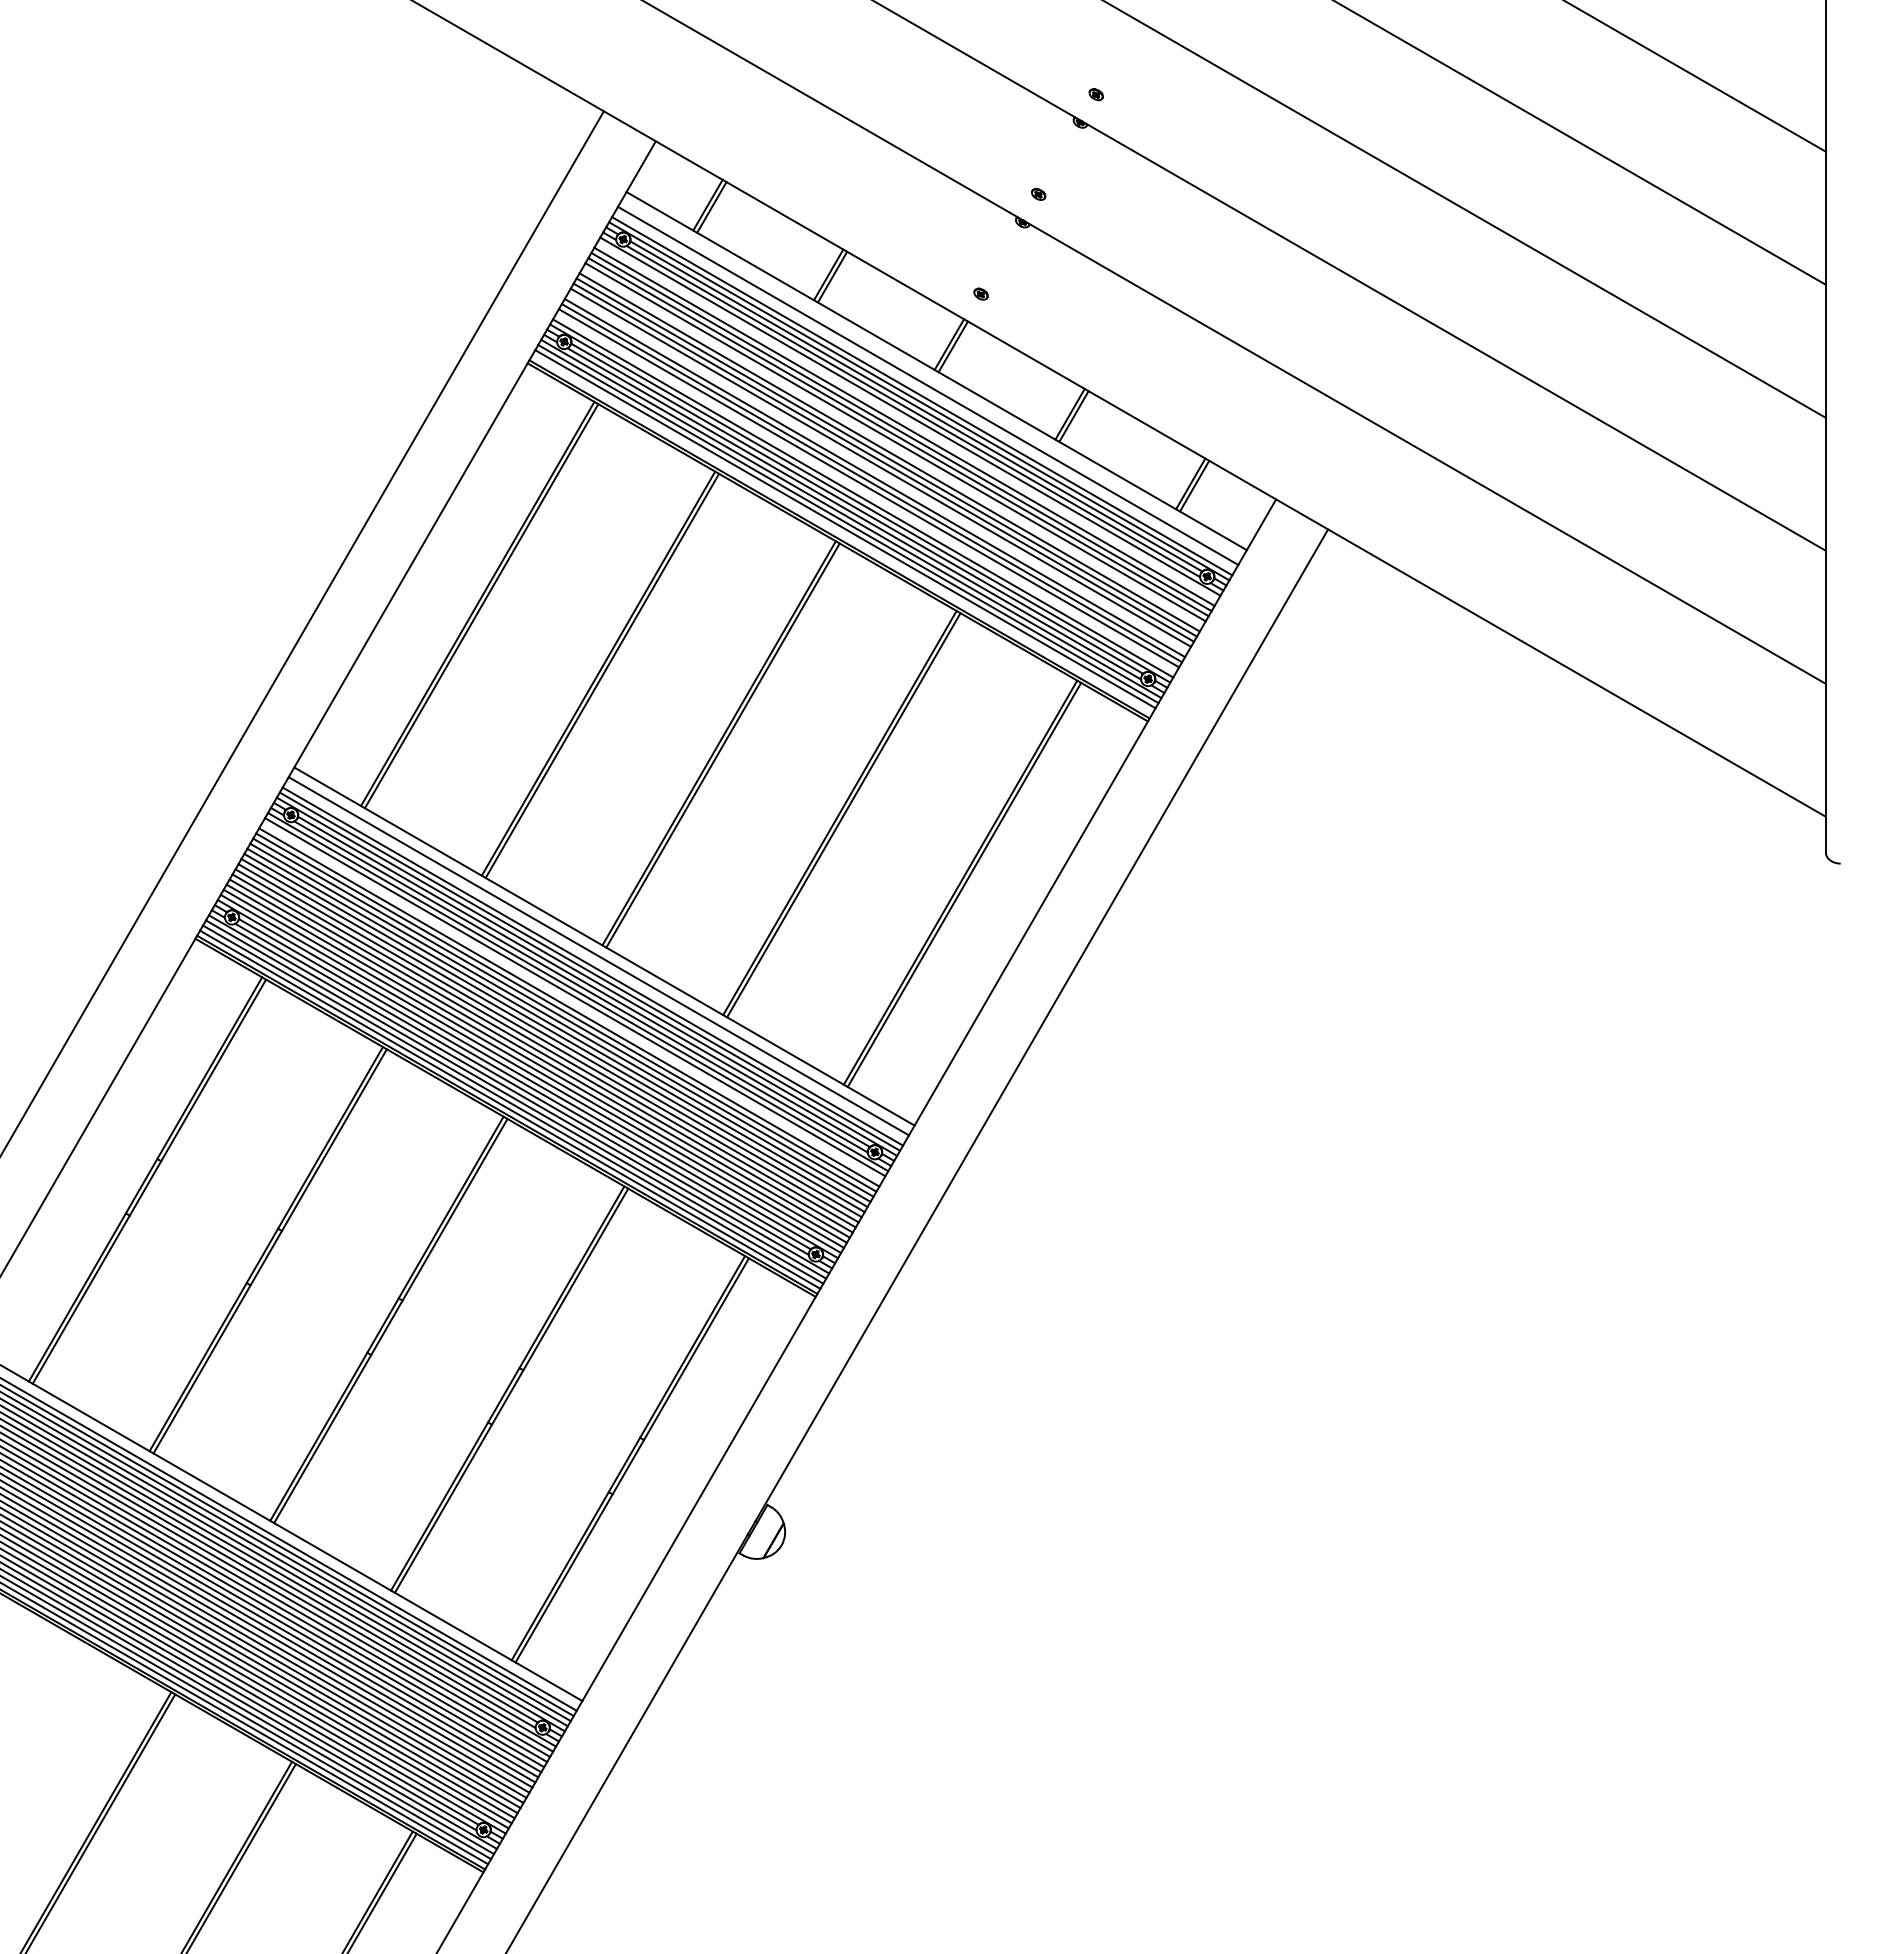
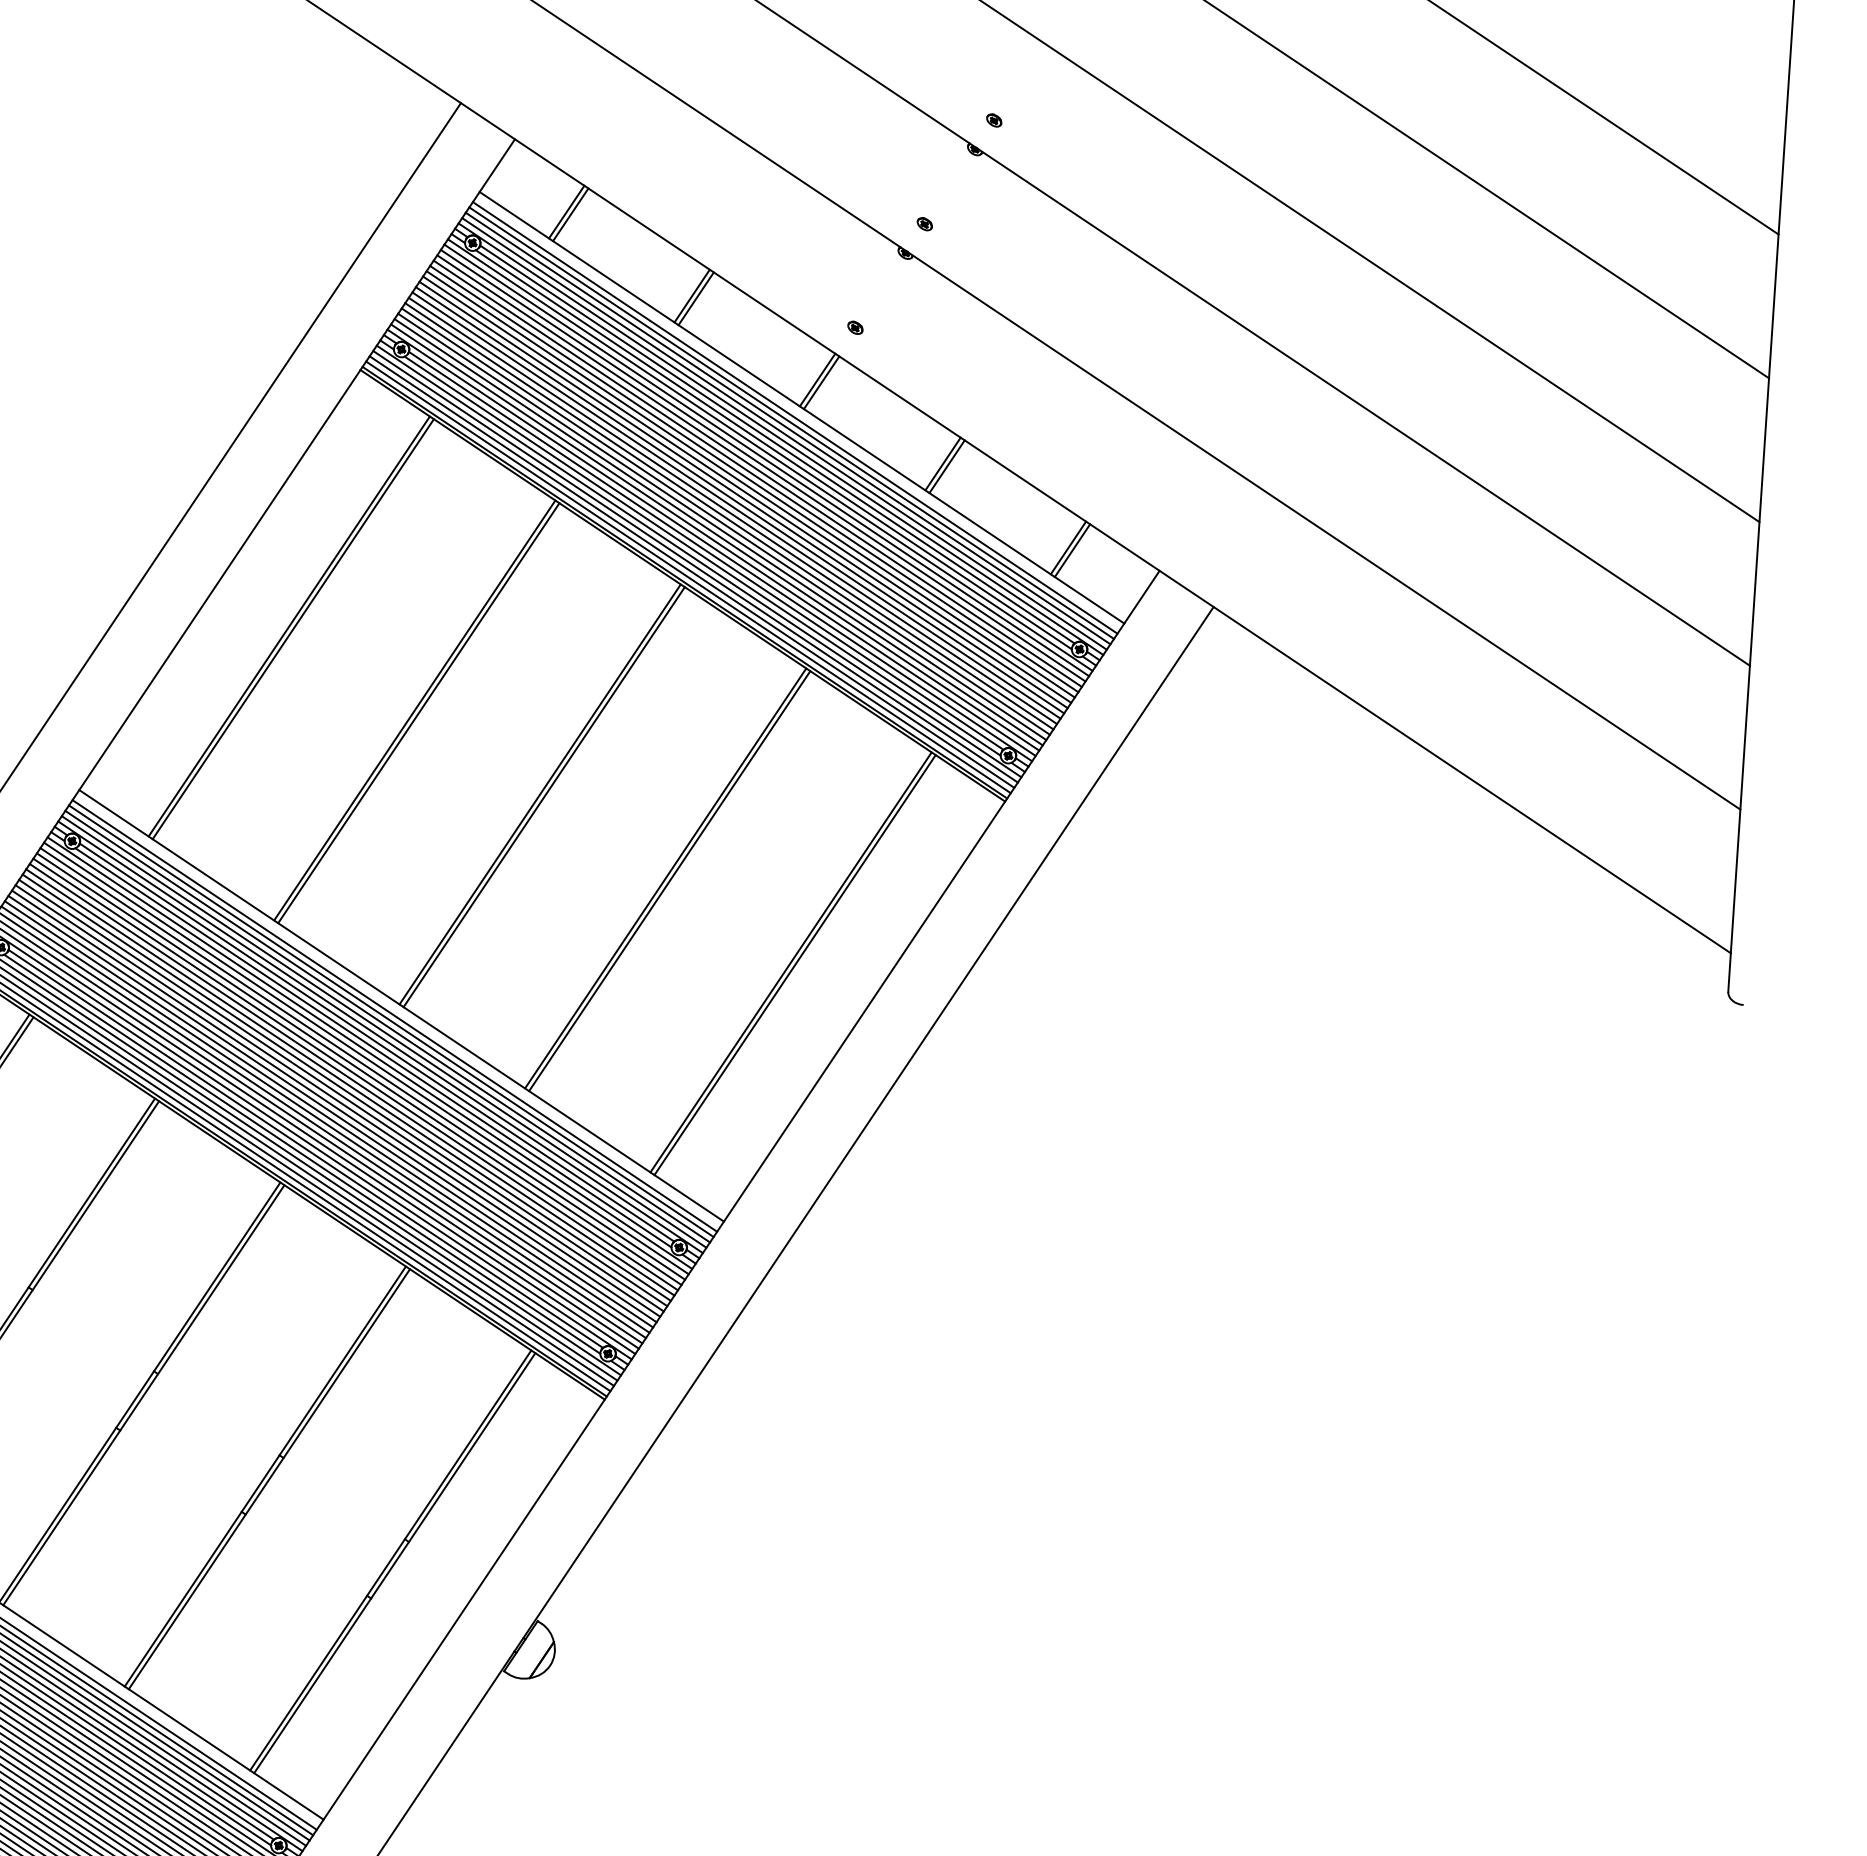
line: (930, 380) -> (794, 417), added
line: (924, 390) -> (787, 427), added
line: (907, 421) -> (766, 460), added
line: (892, 447) -> (748, 487), added
line: (877, 472) -> (730, 513), added
line: (865, 493) -> (716, 534), added
line: (842, 534) -> (688, 577), added
line: (595, 961) -> (390, 1021), added
line: (572, 1002) -> (363, 1064), added

